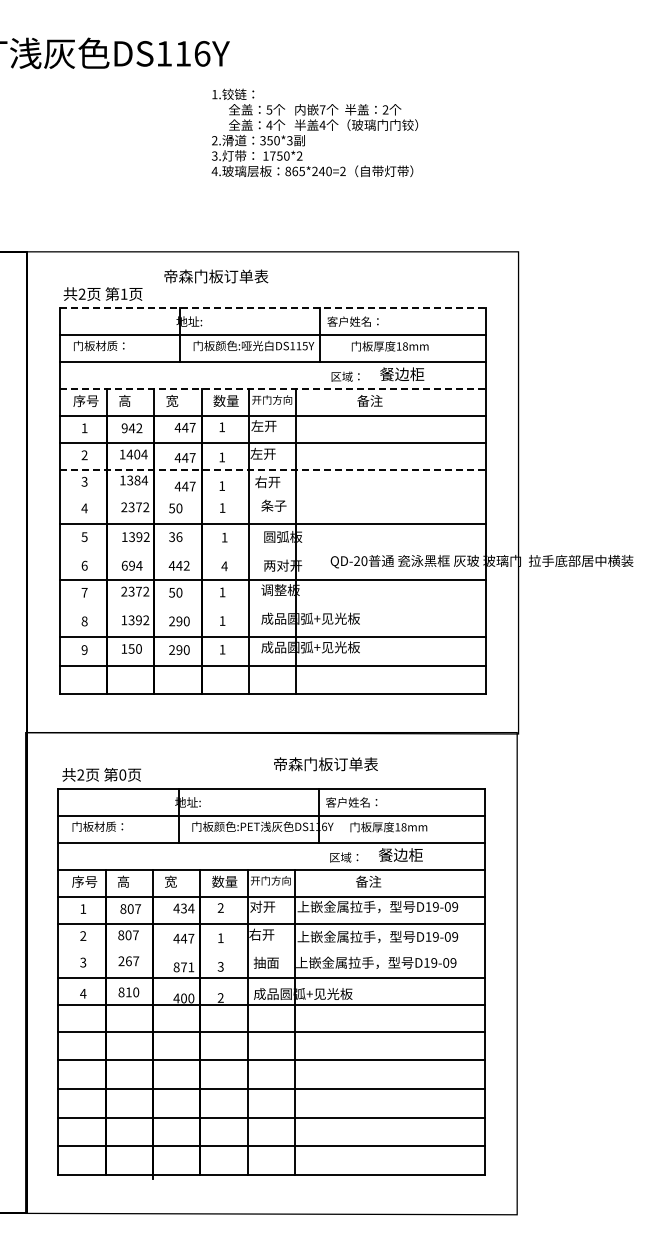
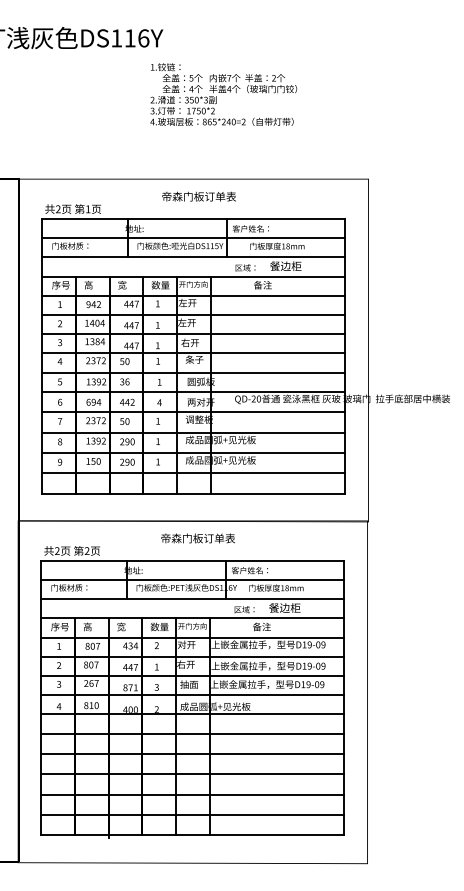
text: (216, 276) -> (199, 196), moved
line: (273, 307) -> (194, 218), dashed -> solid
line: (273, 388) -> (194, 276), dashed -> solid
line: (273, 469) -> (194, 333), dashed -> solid
line: (272, 496) -> (193, 353), added
line: (272, 550) -> (193, 391), added
line: (272, 608) -> (193, 432), added
text: (325, 764) -> (197, 538), moved
text: (122, 774) -> (86, 550), 0 -> 2
line: (271, 950) -> (192, 675), added

